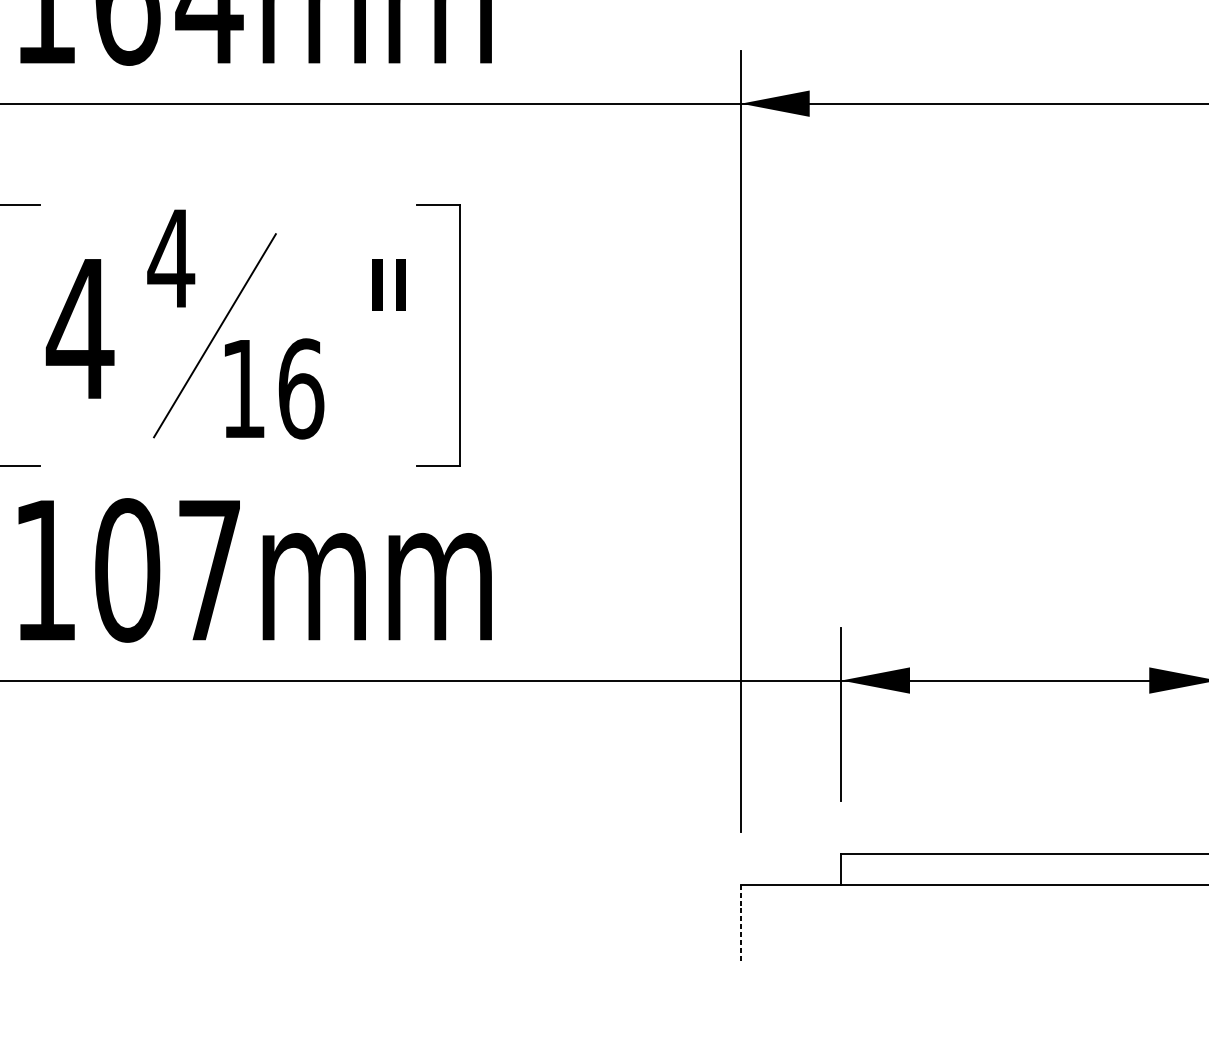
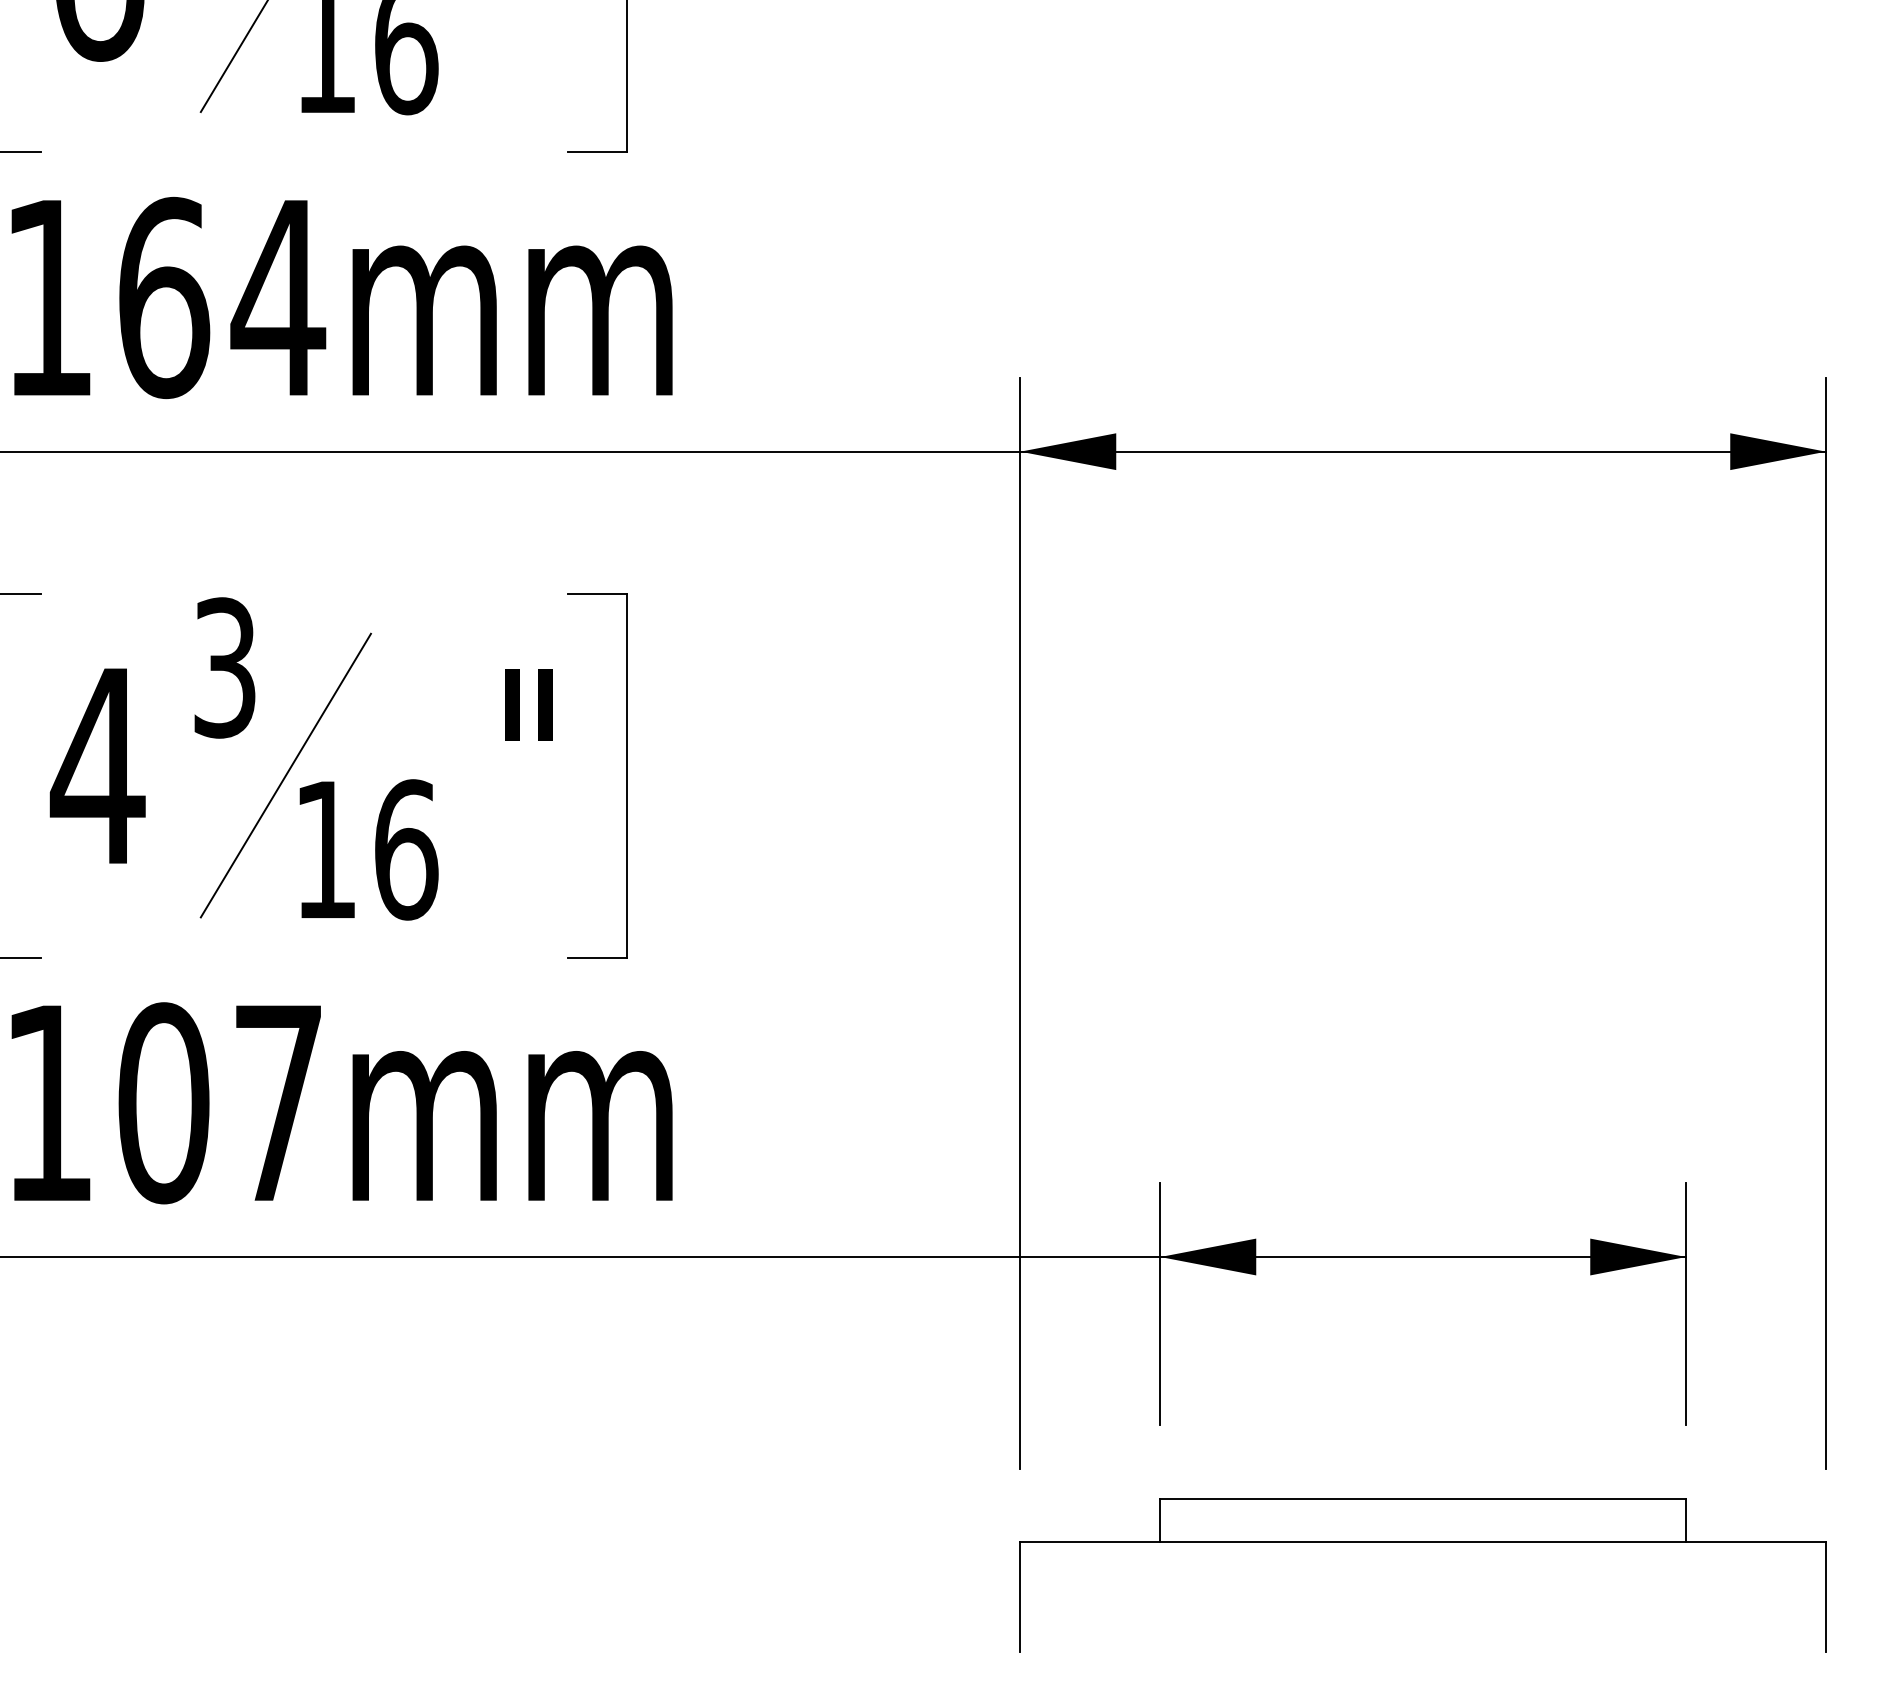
text: (170, 258) -> (224, 667), 4 -> 3
line: (741, 924) -> (1020, 1597), dashed -> solid

